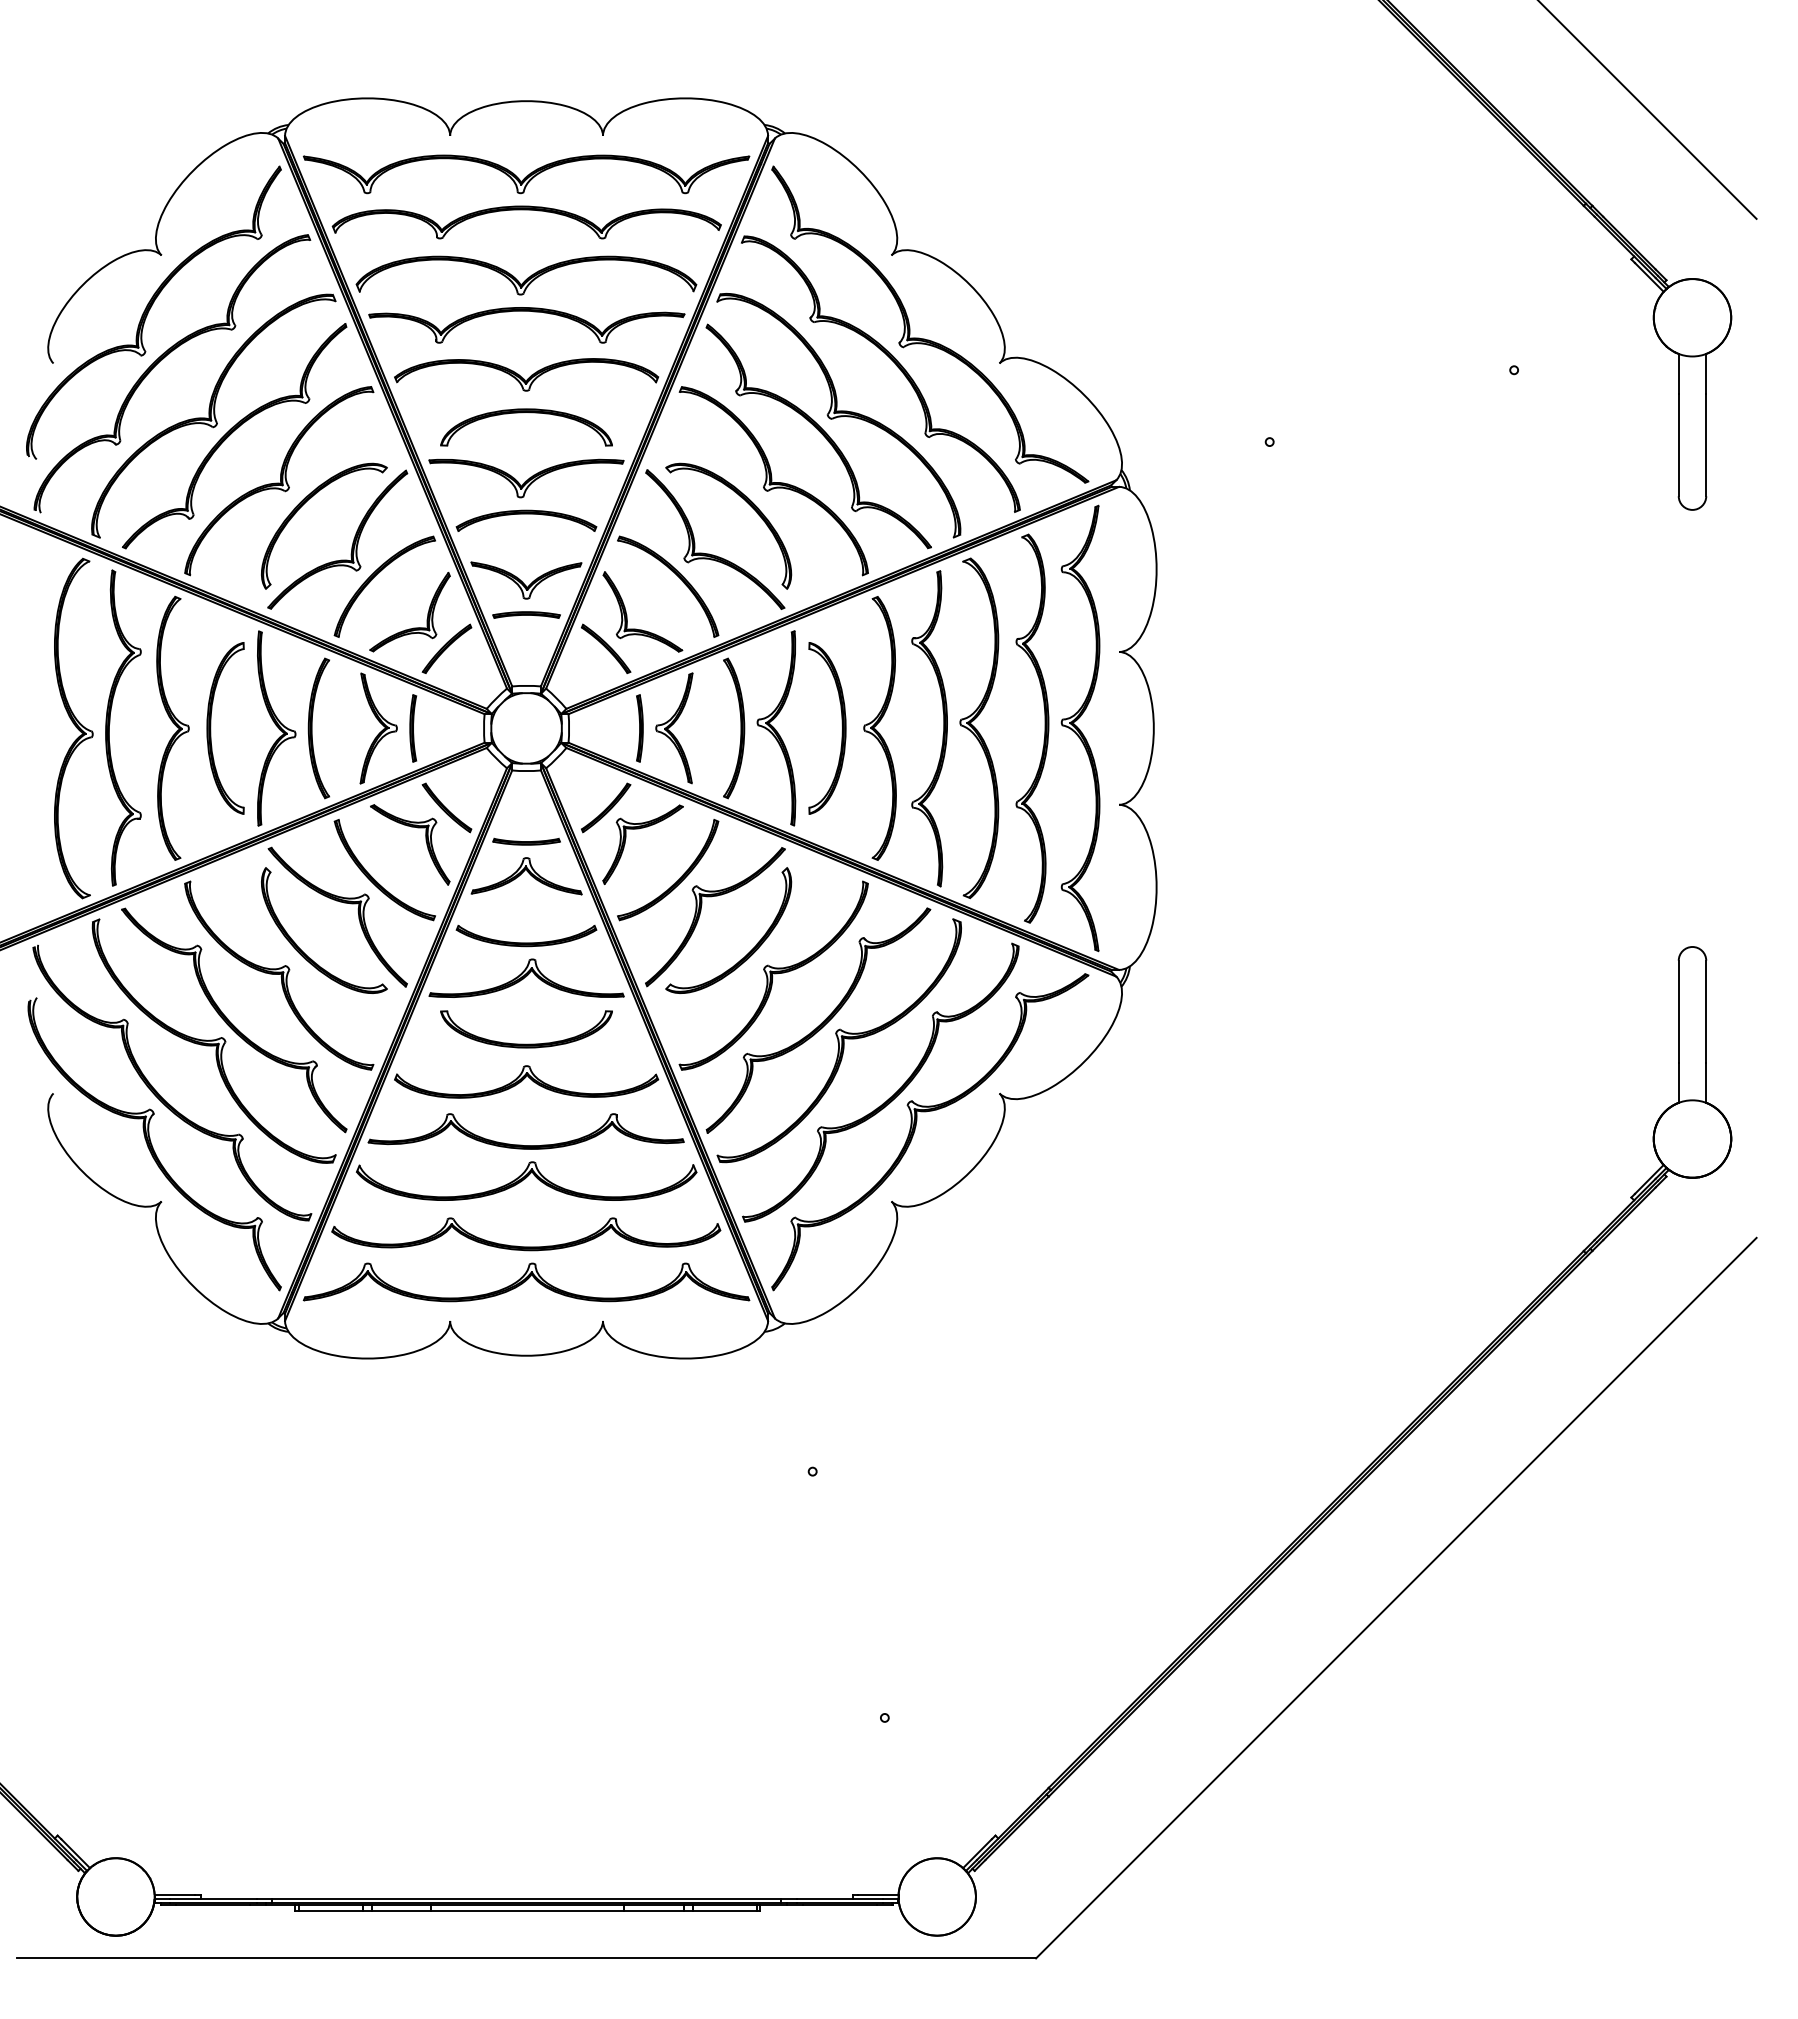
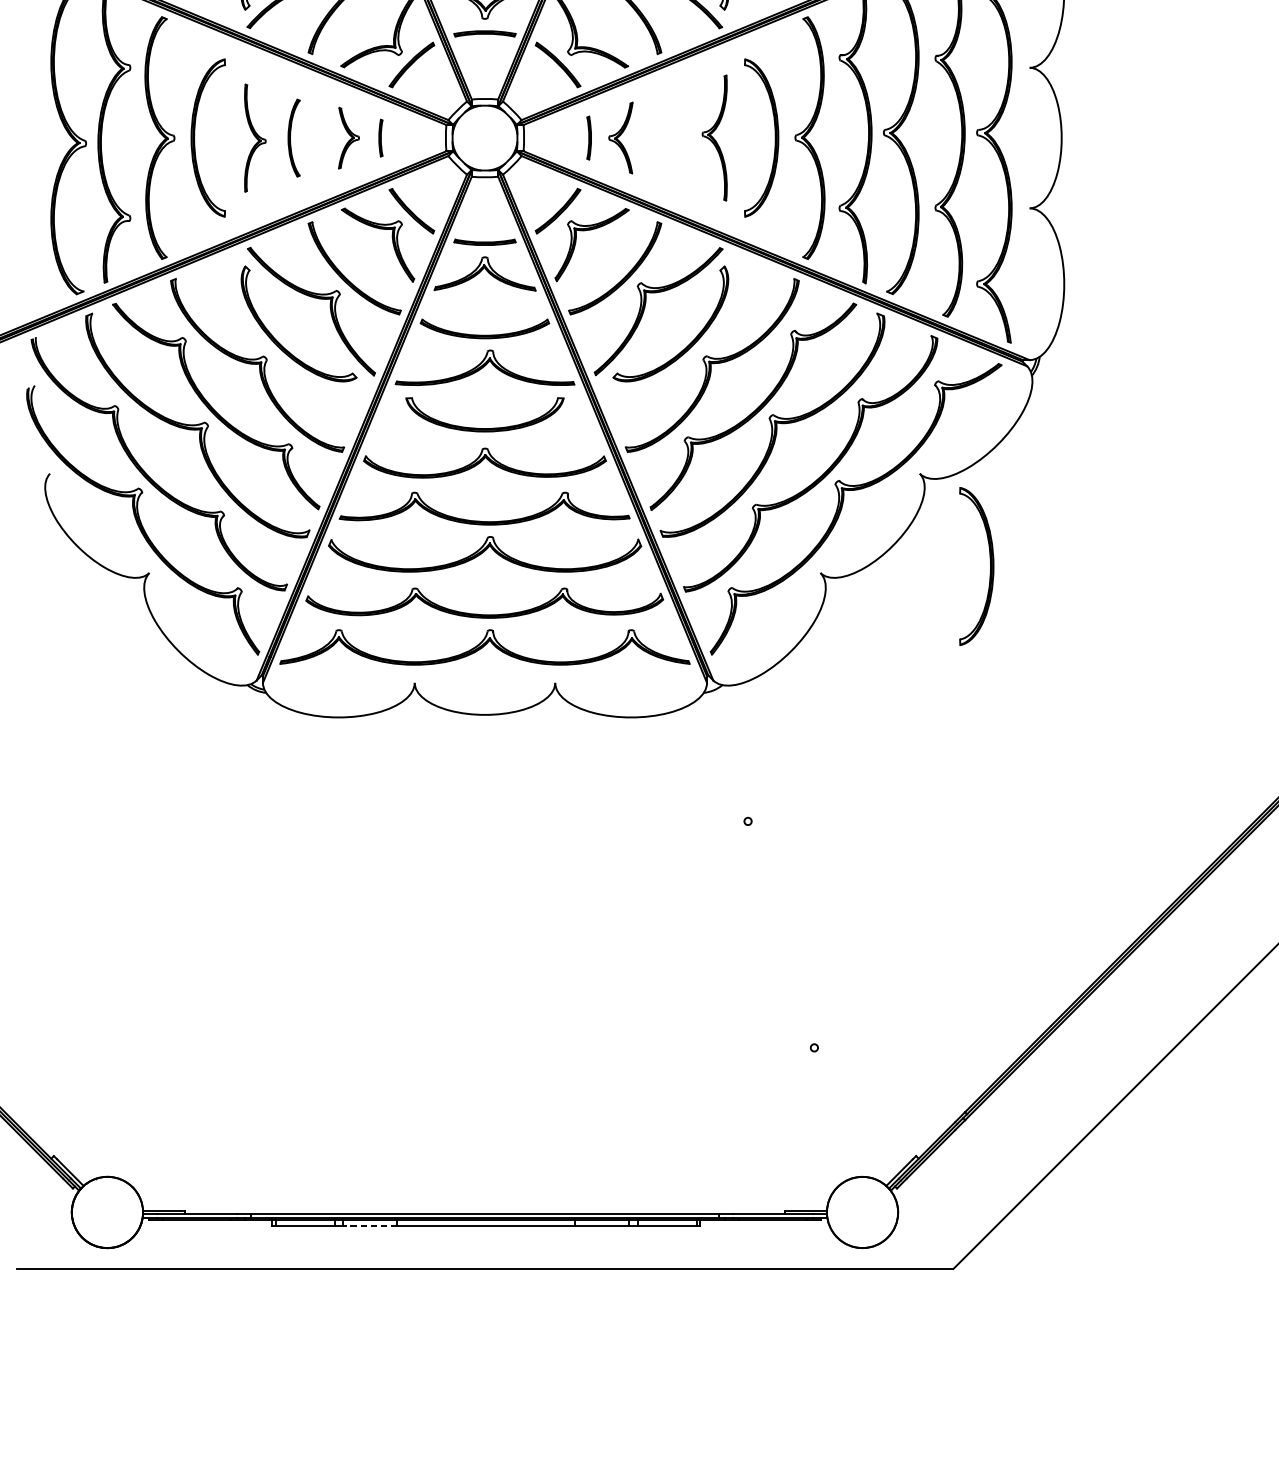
part: (276, 728) -> (255, 138), size x0.6
part: (318, 728) -> (293, 138), size x0.6
part: (378, 728) -> (348, 138), size x0.6
part: (413, 728) -> (381, 138), size x0.6
part: (639, 728) -> (588, 138), size x0.7
part: (674, 728) -> (621, 138), size x0.7
part: (734, 728) -> (676, 138), removed
part: (776, 728) -> (714, 138), size x0.7
part: (1075, 1191) -> (989, 563), added
line: (401, 1911) -> (370, 1225), solid -> dashed

